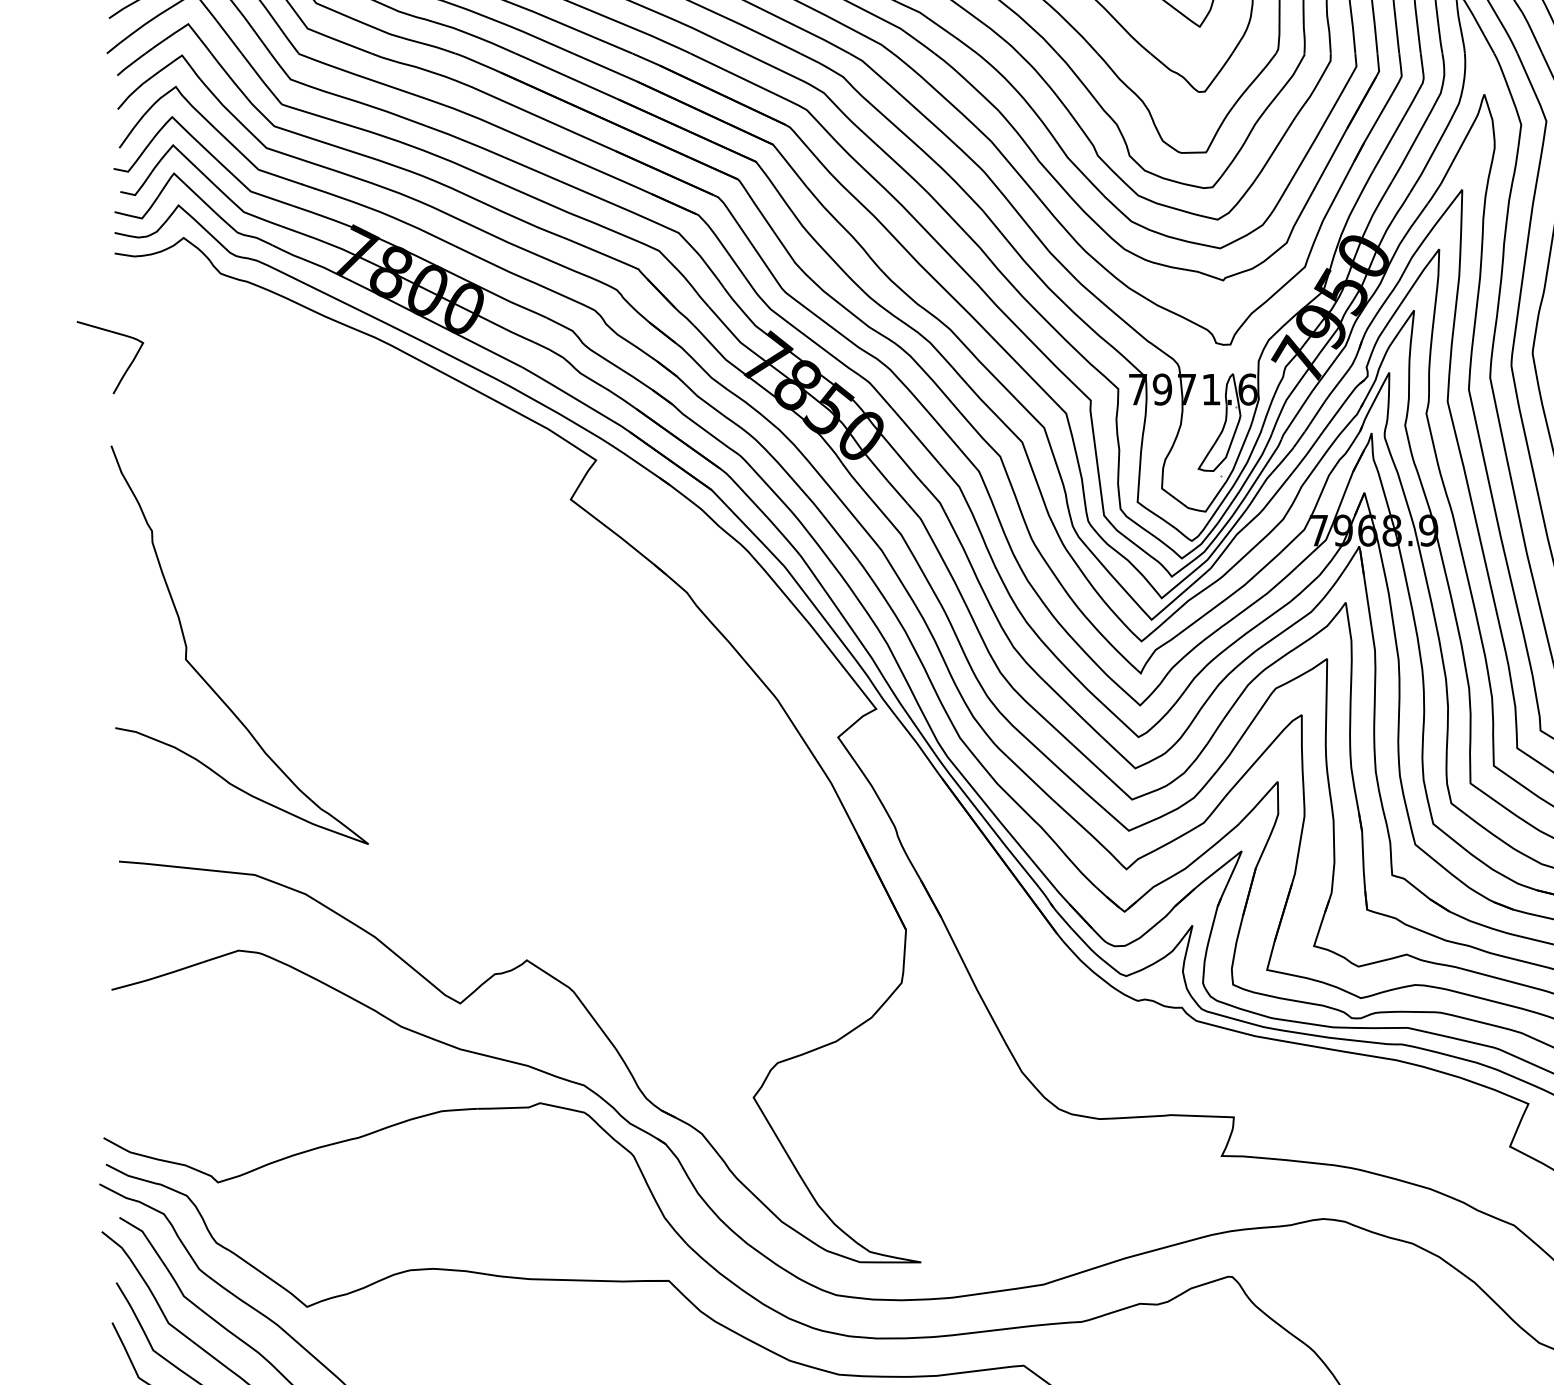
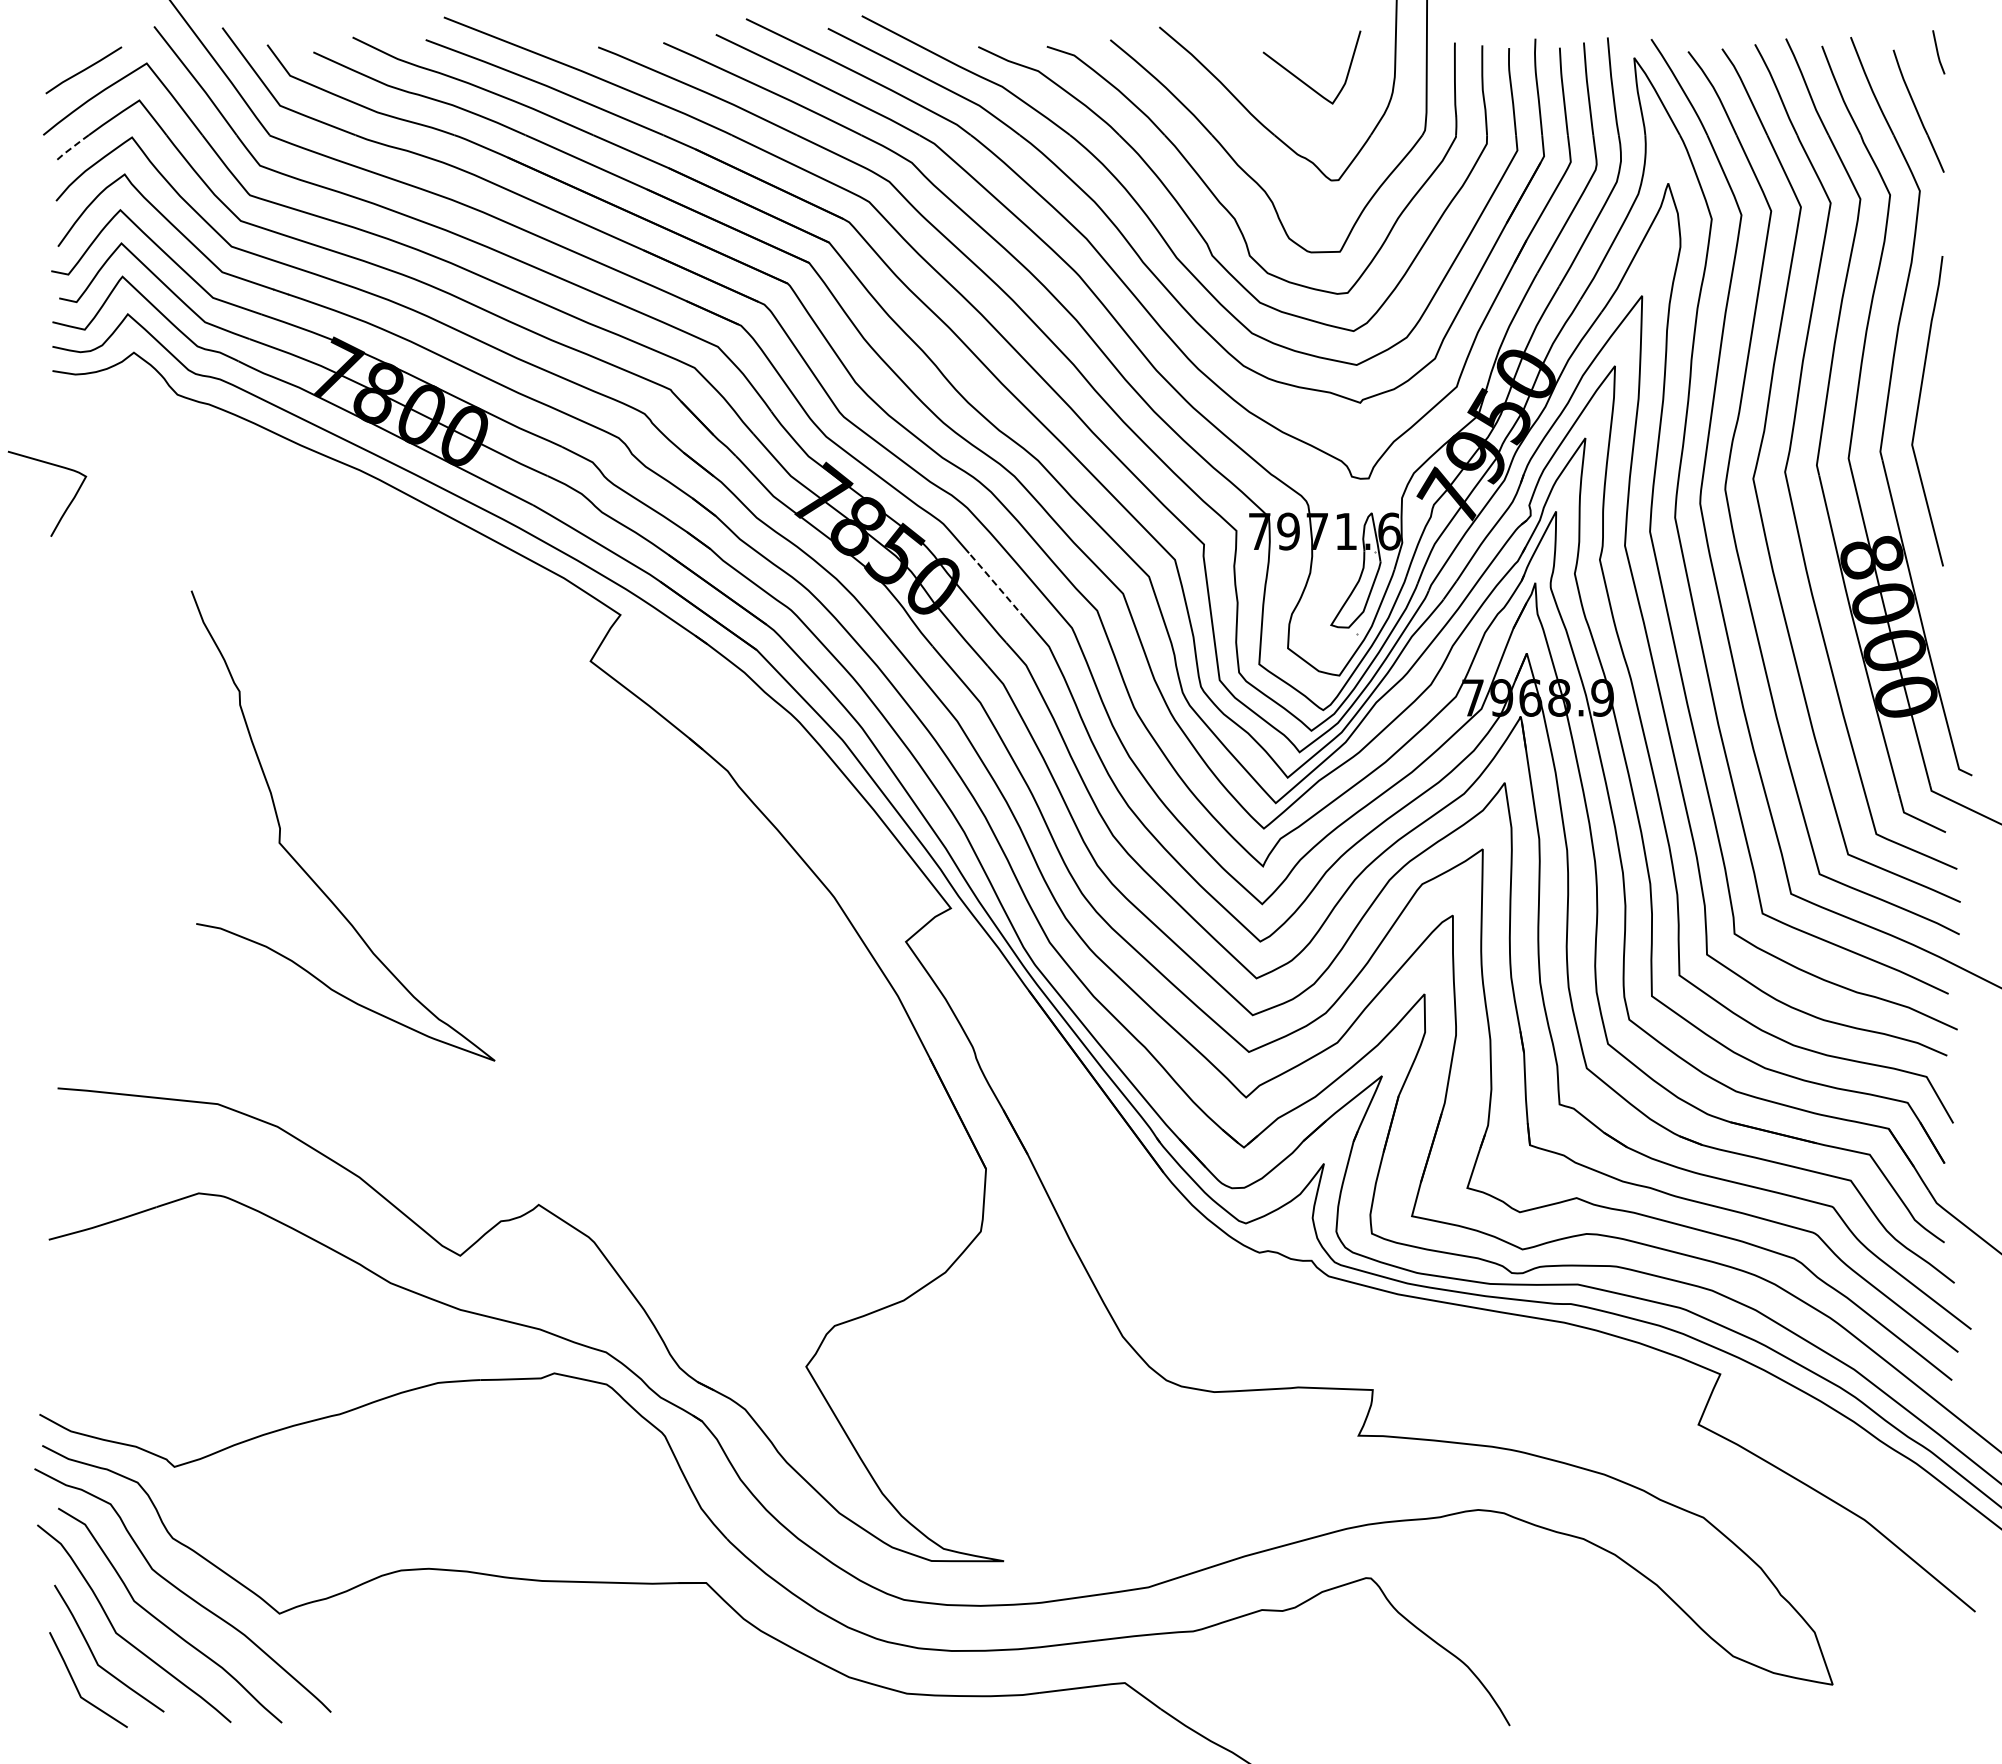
line: (131, 64) -> (72, 147), solid -> dashed
line: (914, 435) -> (996, 585), solid -> dashed
curve: (201, 676) -> (298, 862), moved

